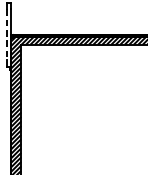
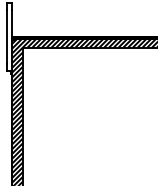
line: (6, 35) -> (7, 37), dashed -> solid

